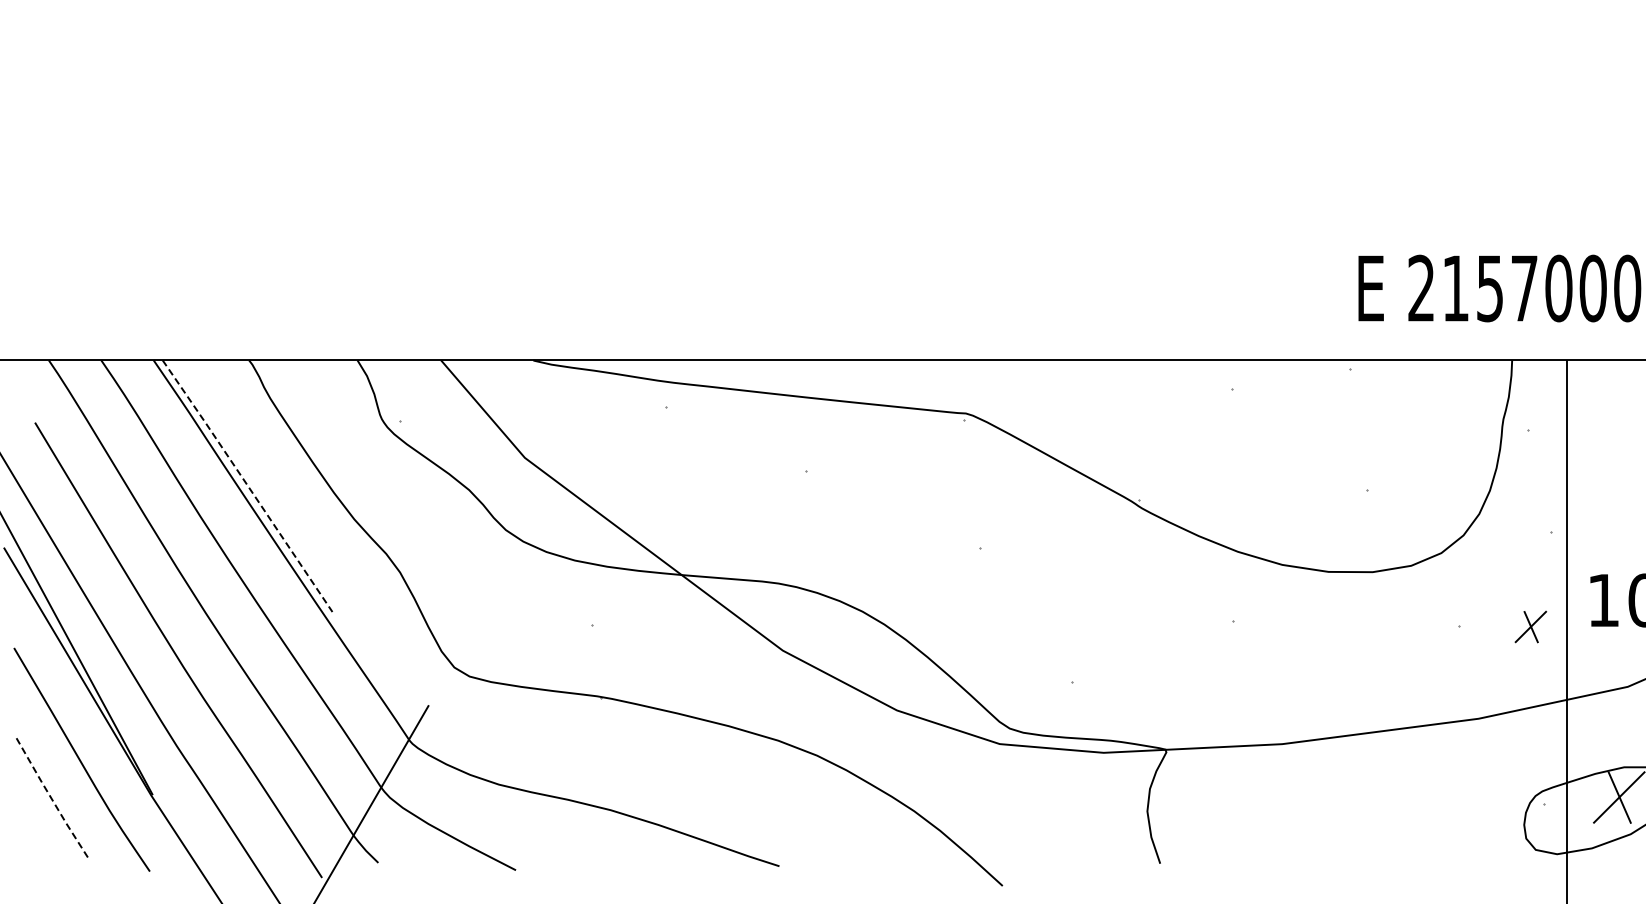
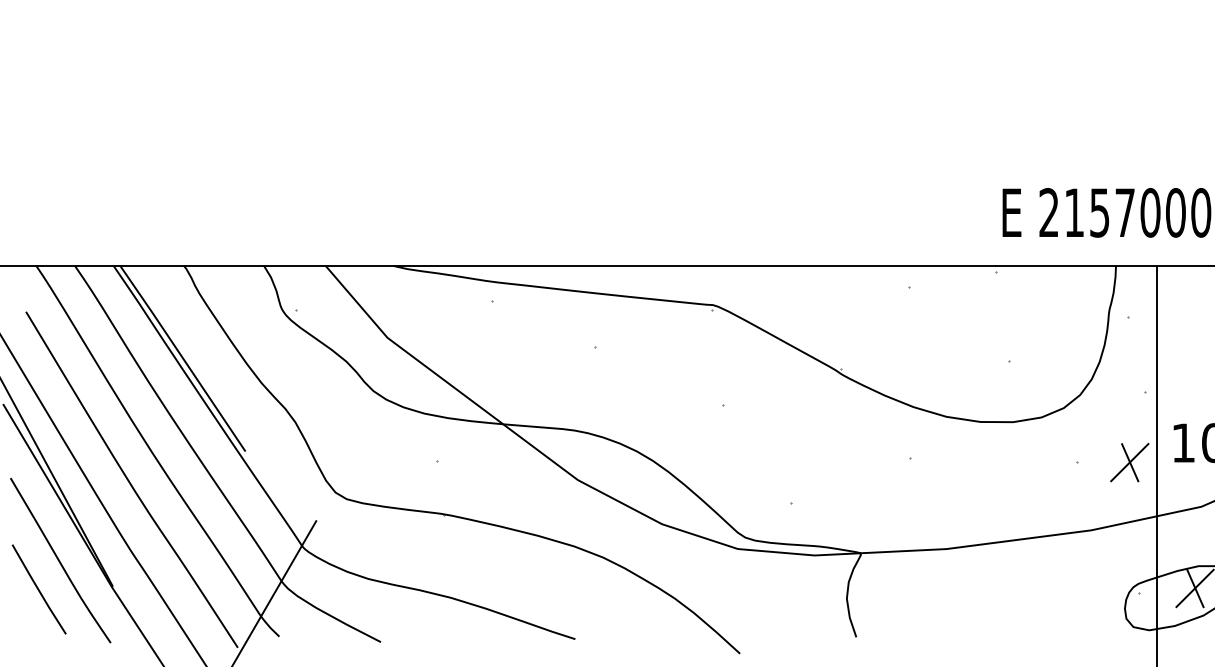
line: (247, 485) -> (182, 358), dashed -> solid
part: (1530, 626) -> (1129, 462), size x1.67
line: (52, 799) -> (38, 589), dashed -> solid

